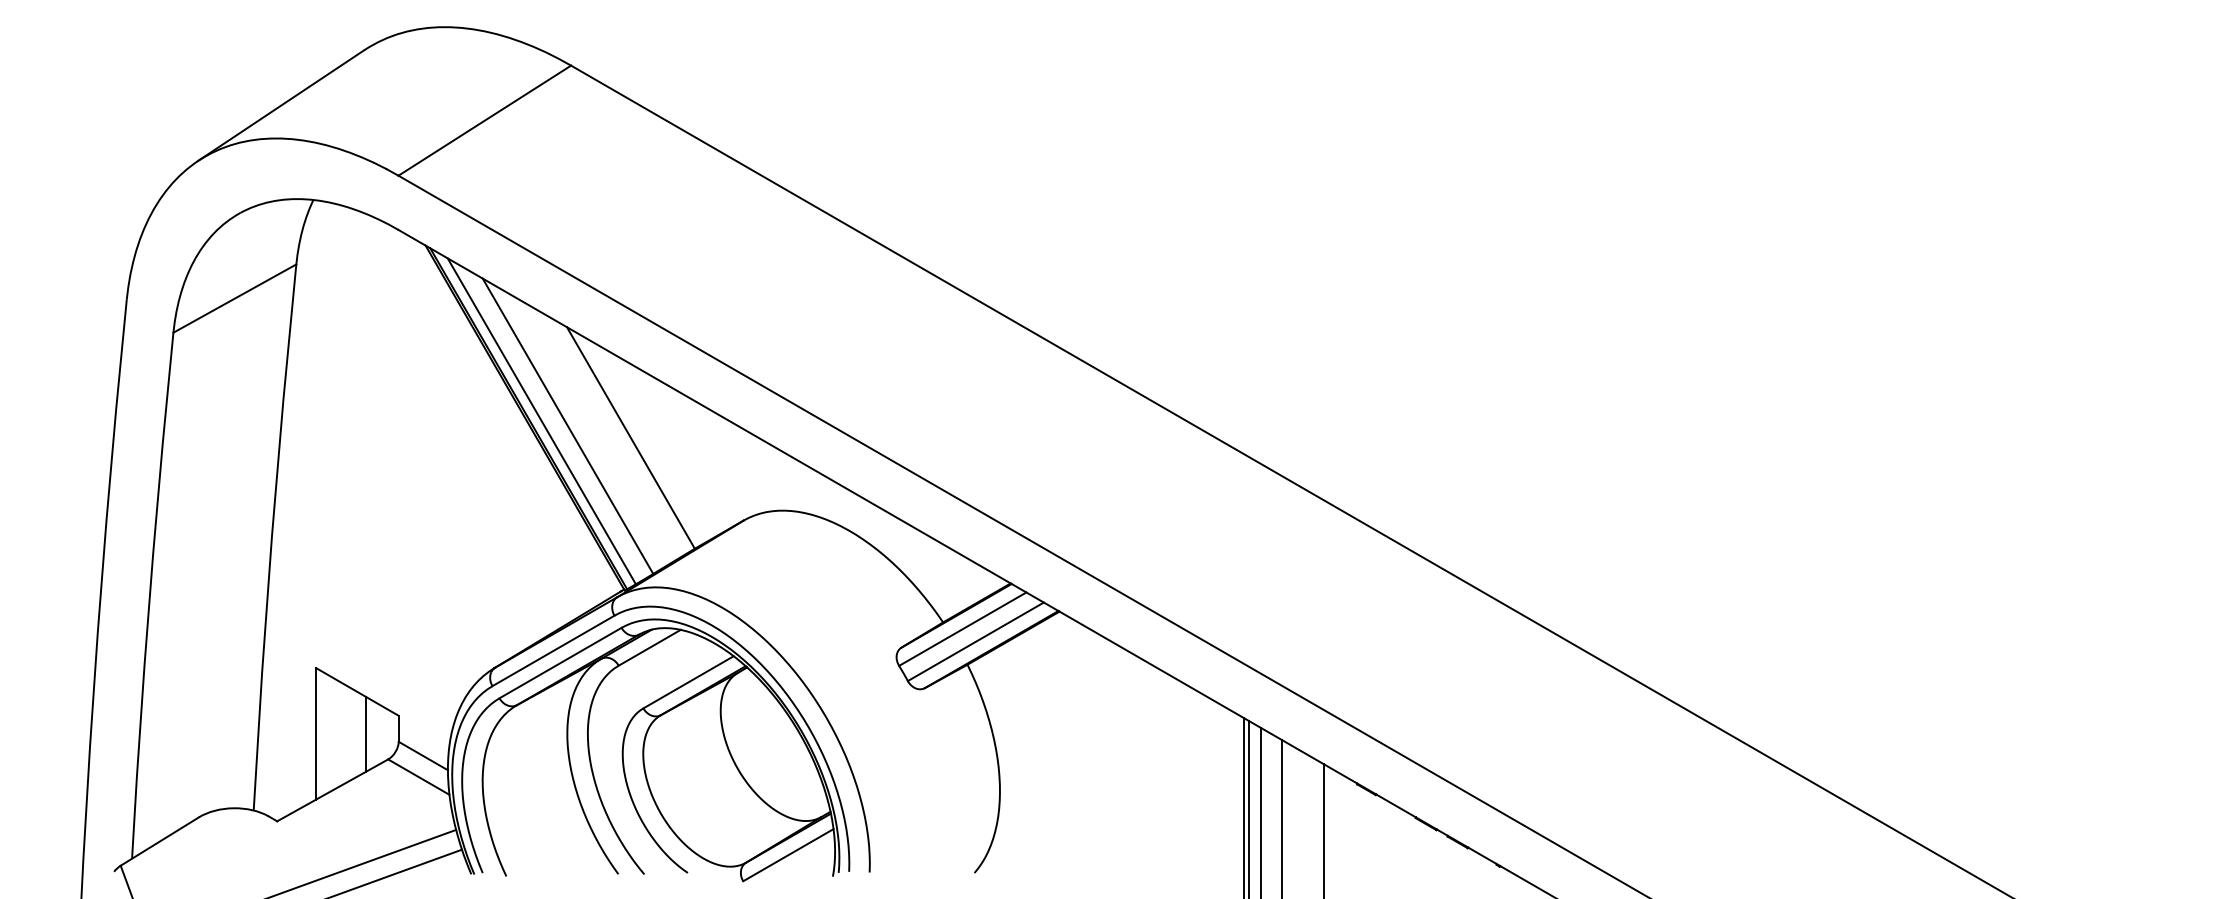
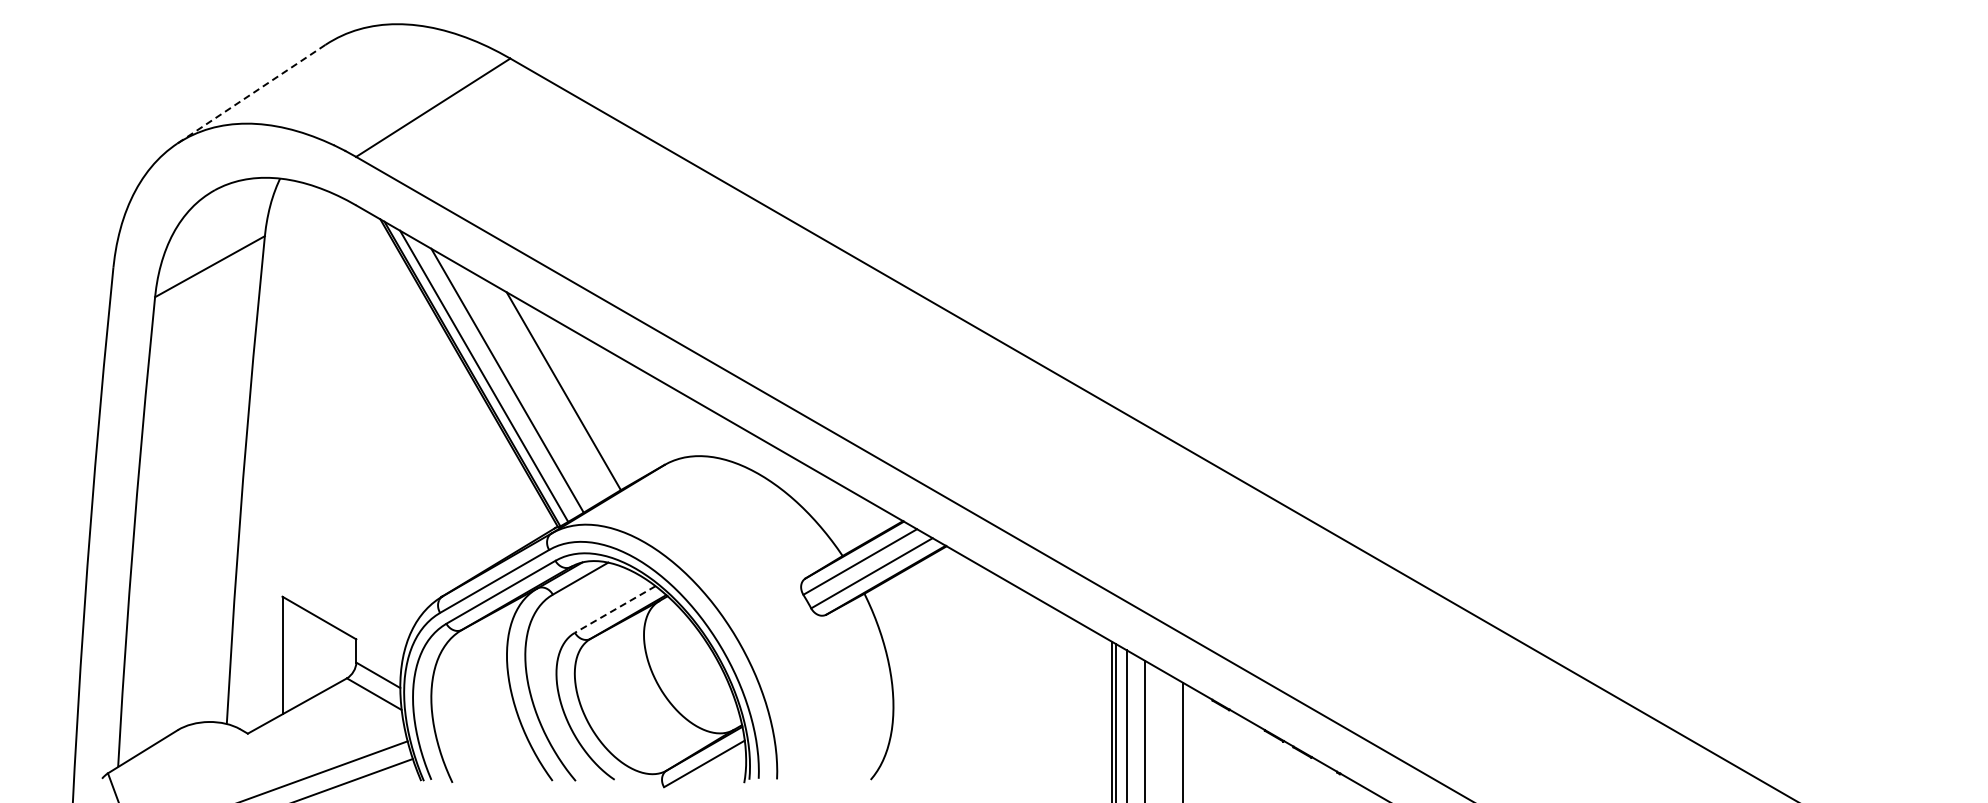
line: (280, 105) -> (250, 94), solid -> dashed
line: (688, 682) -> (615, 609), solid -> dashed
line: (366, 733) -> (327, 655), removed

